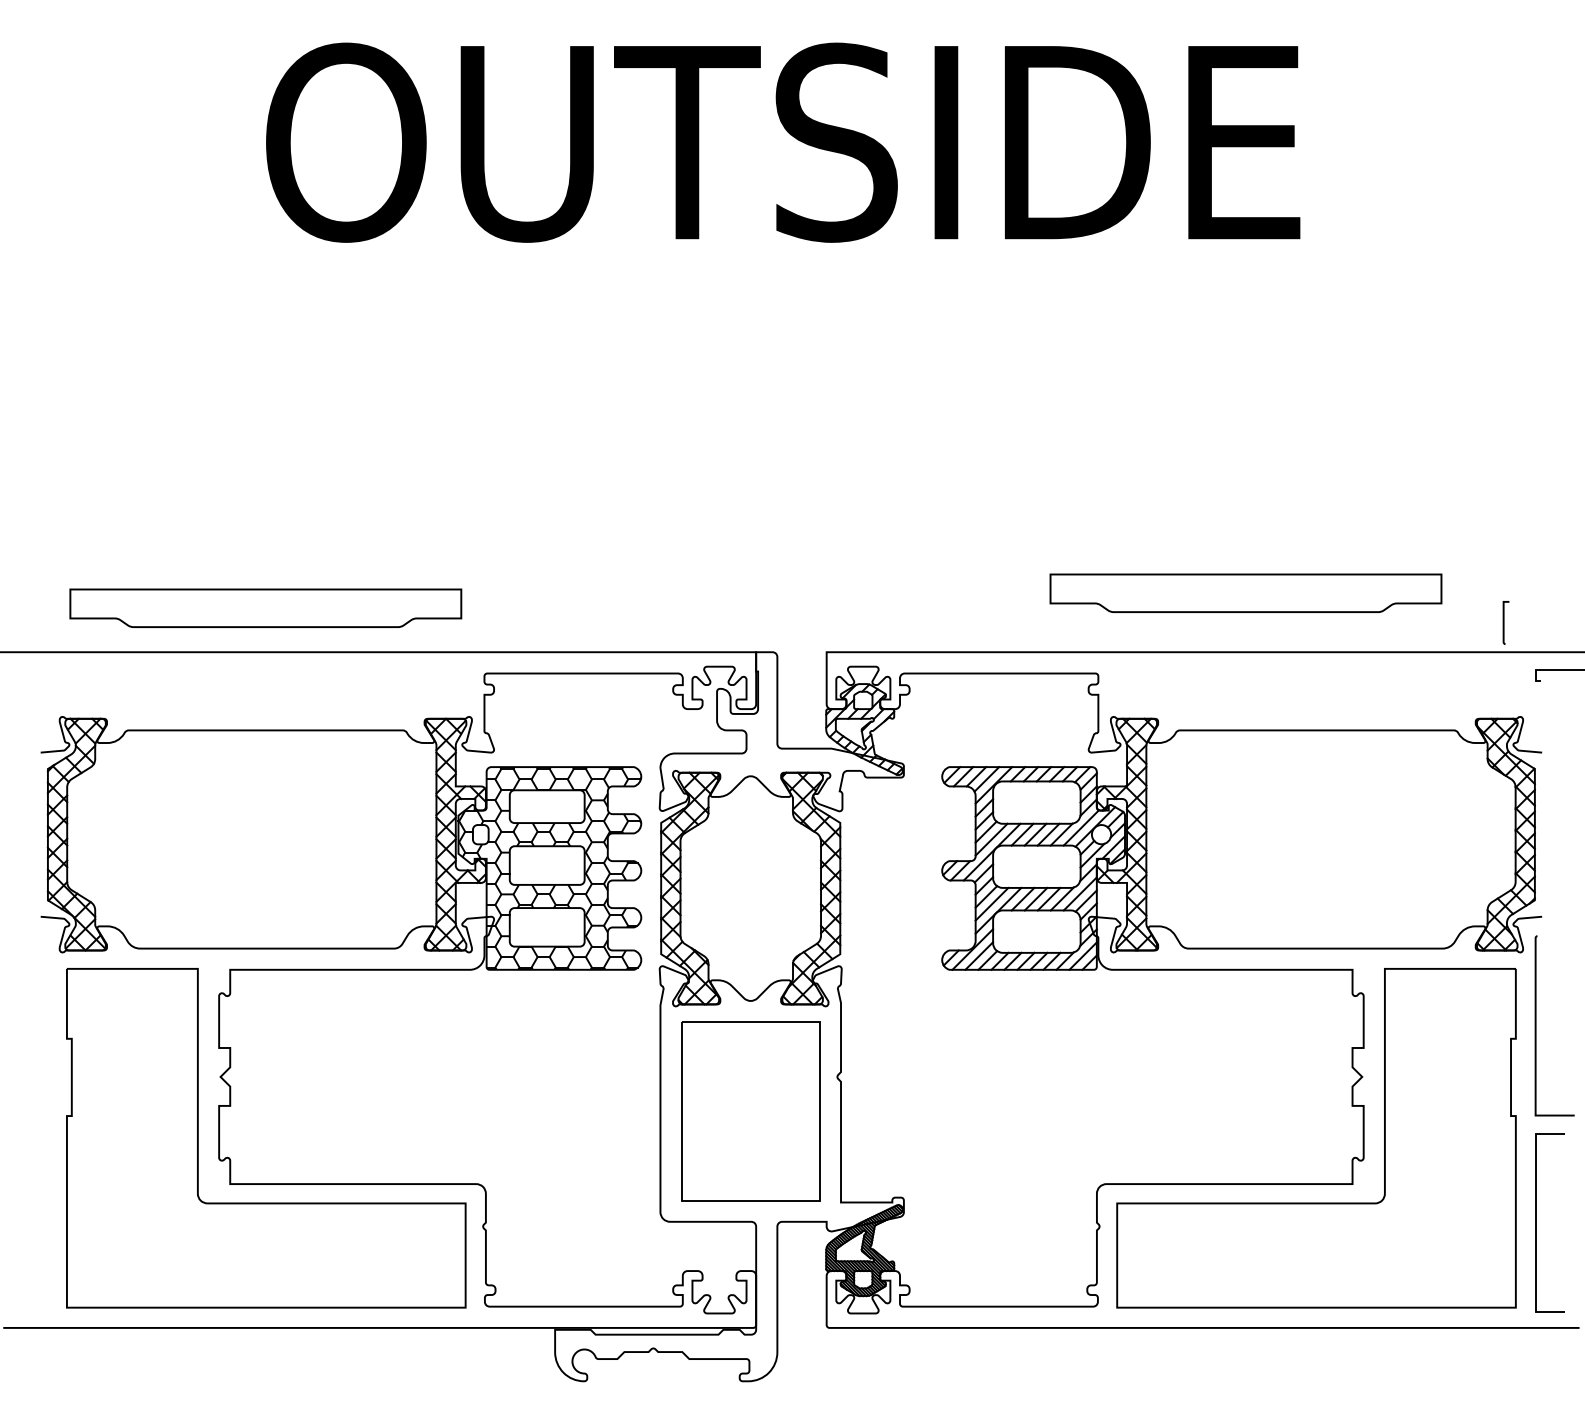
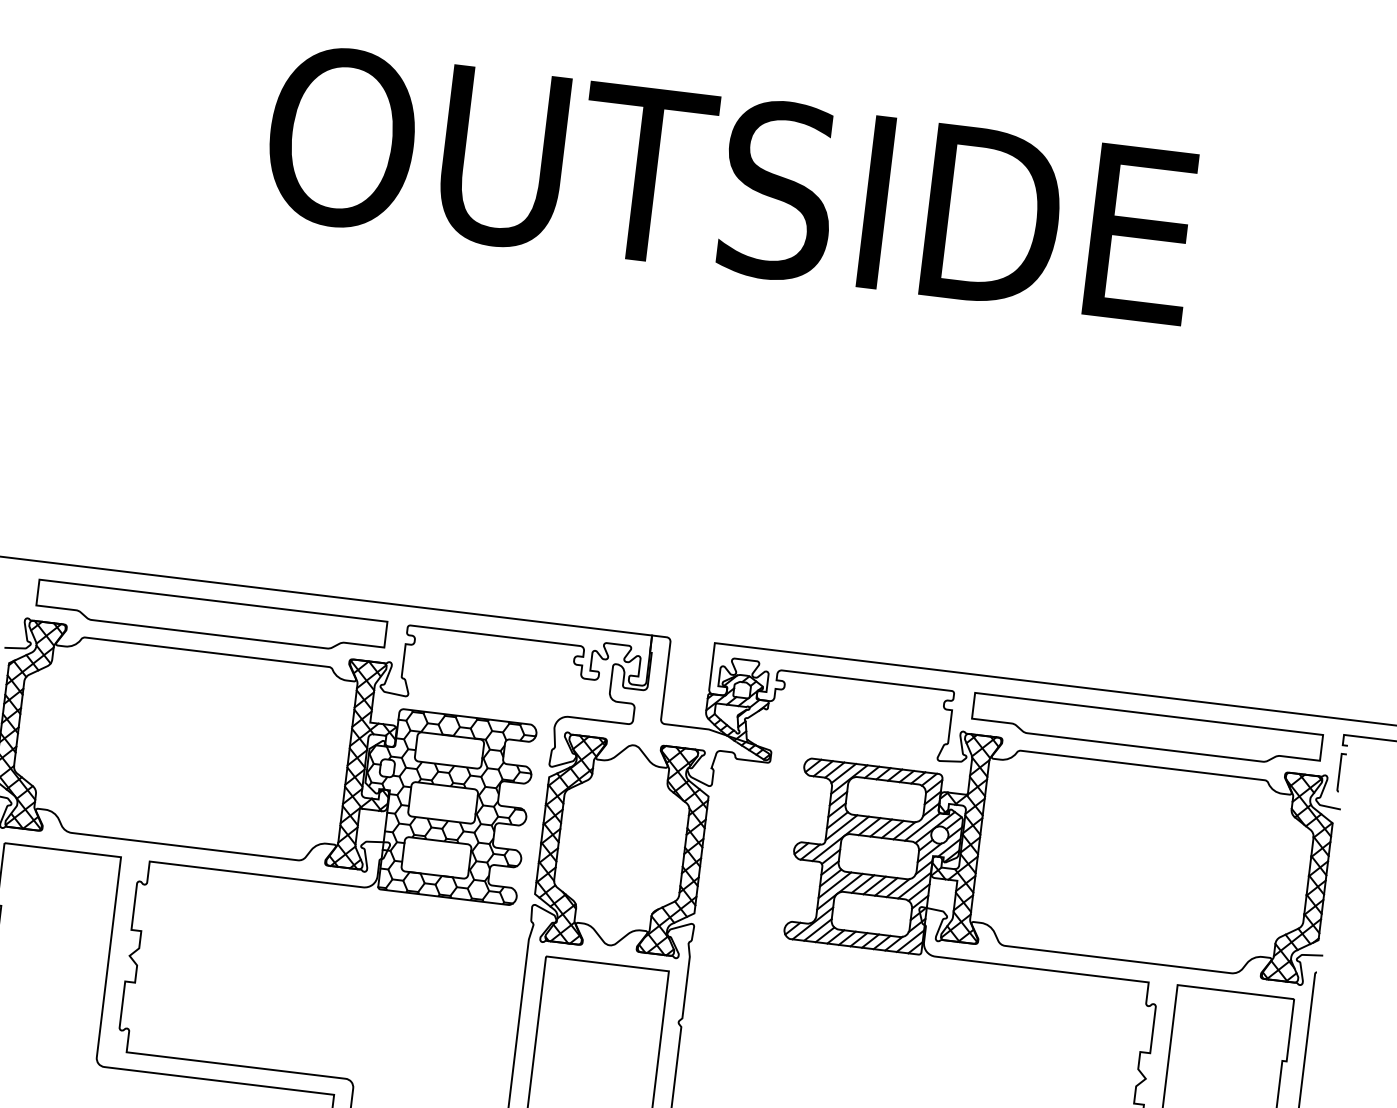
part: (1245, 592) -> (1146, 729), moved
part: (265, 607) -> (211, 616), moved
curve: (1504, 622) -> (1340, 772), moved

